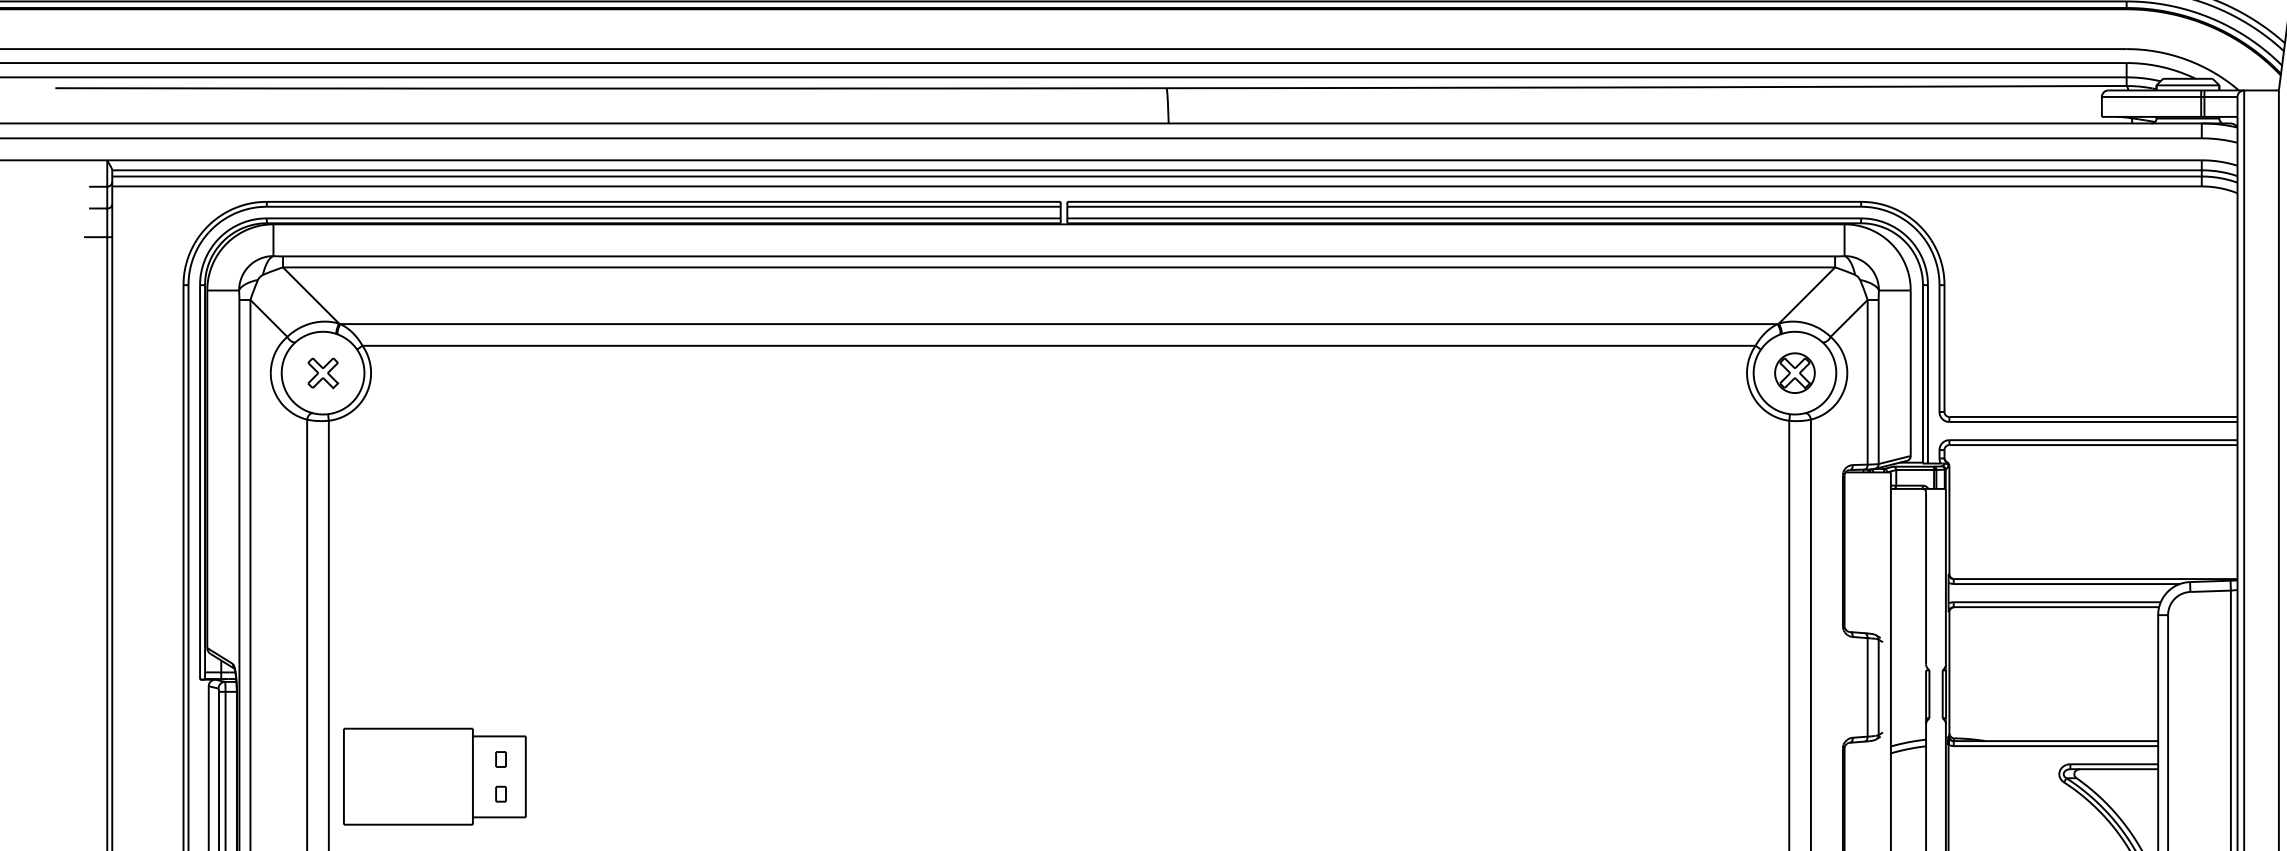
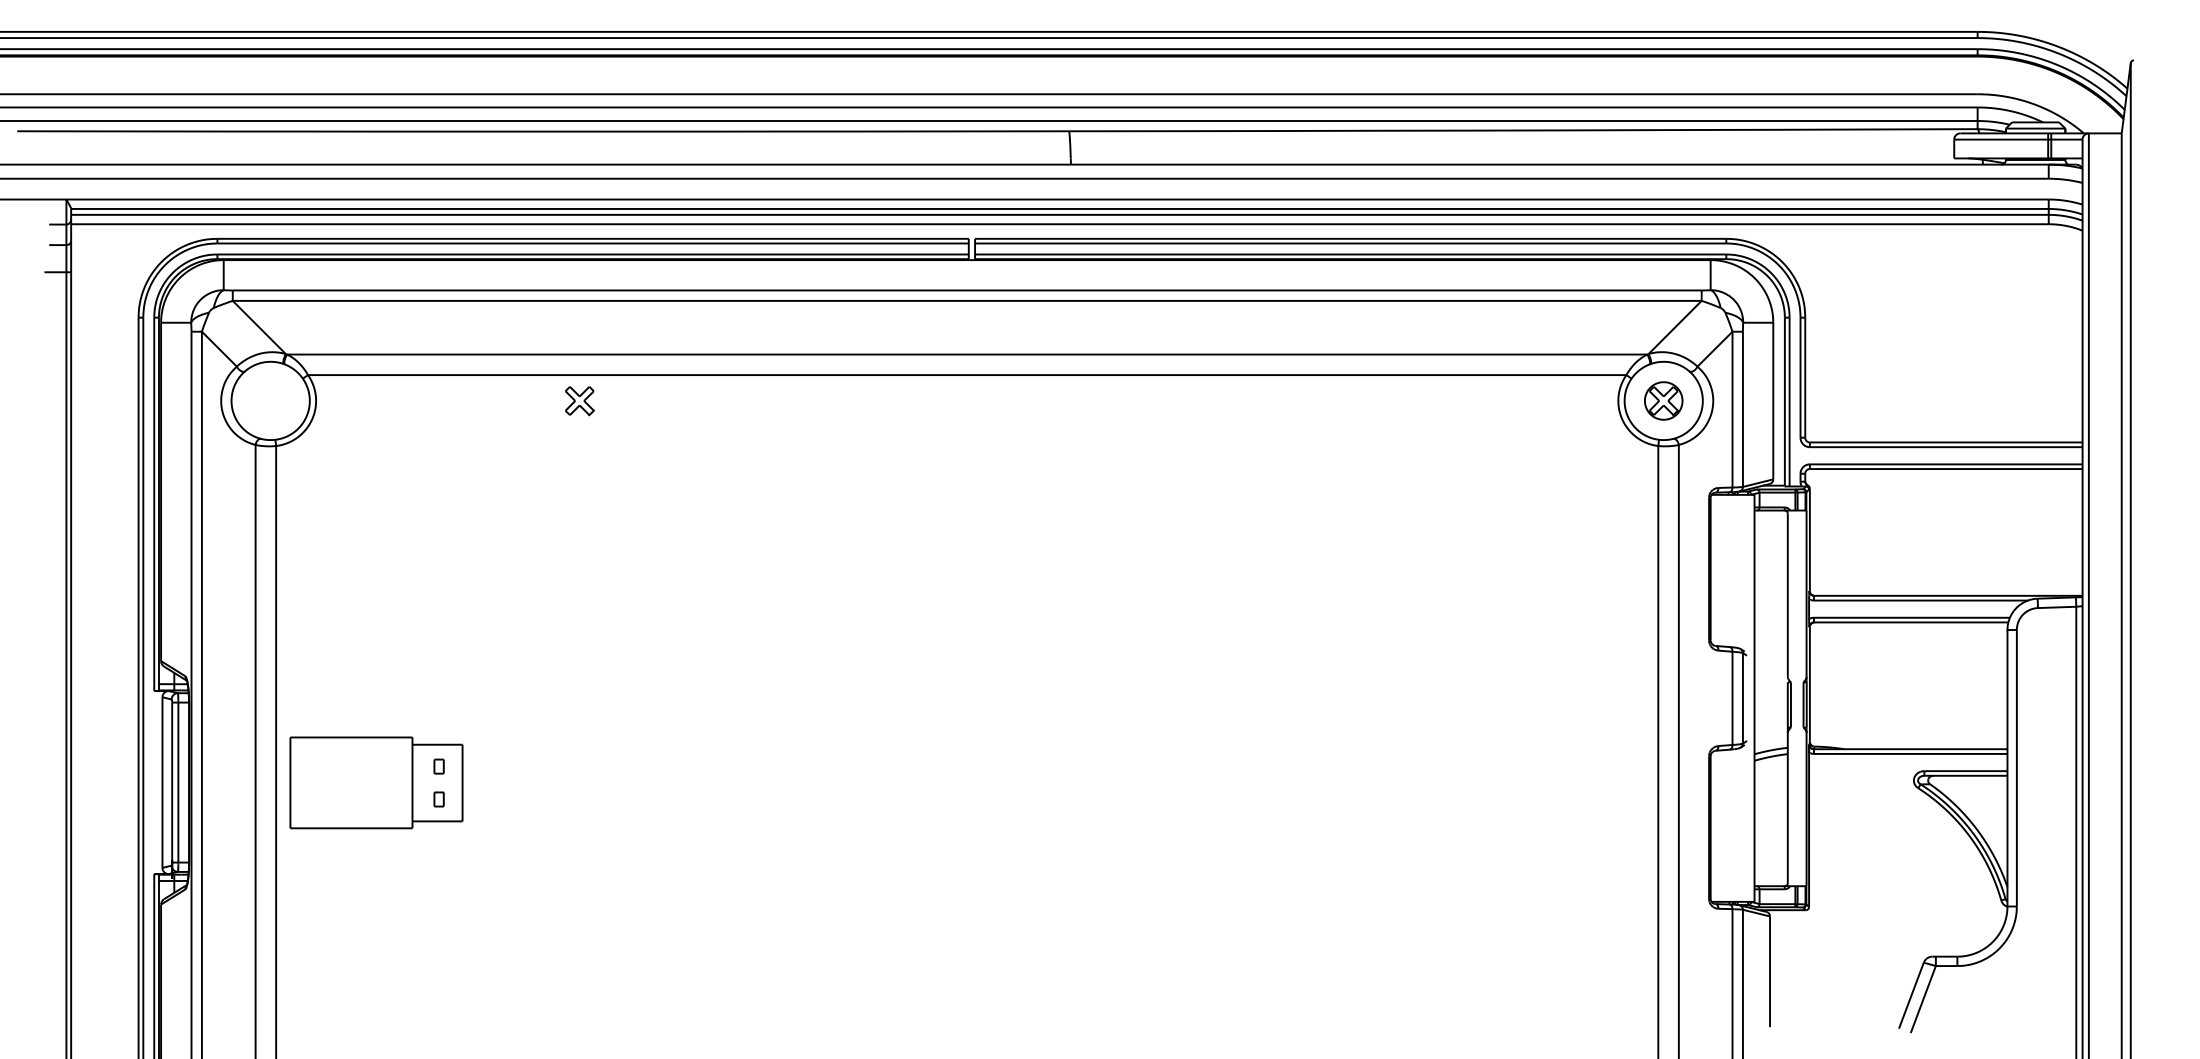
part: (322, 373) -> (579, 401), moved

